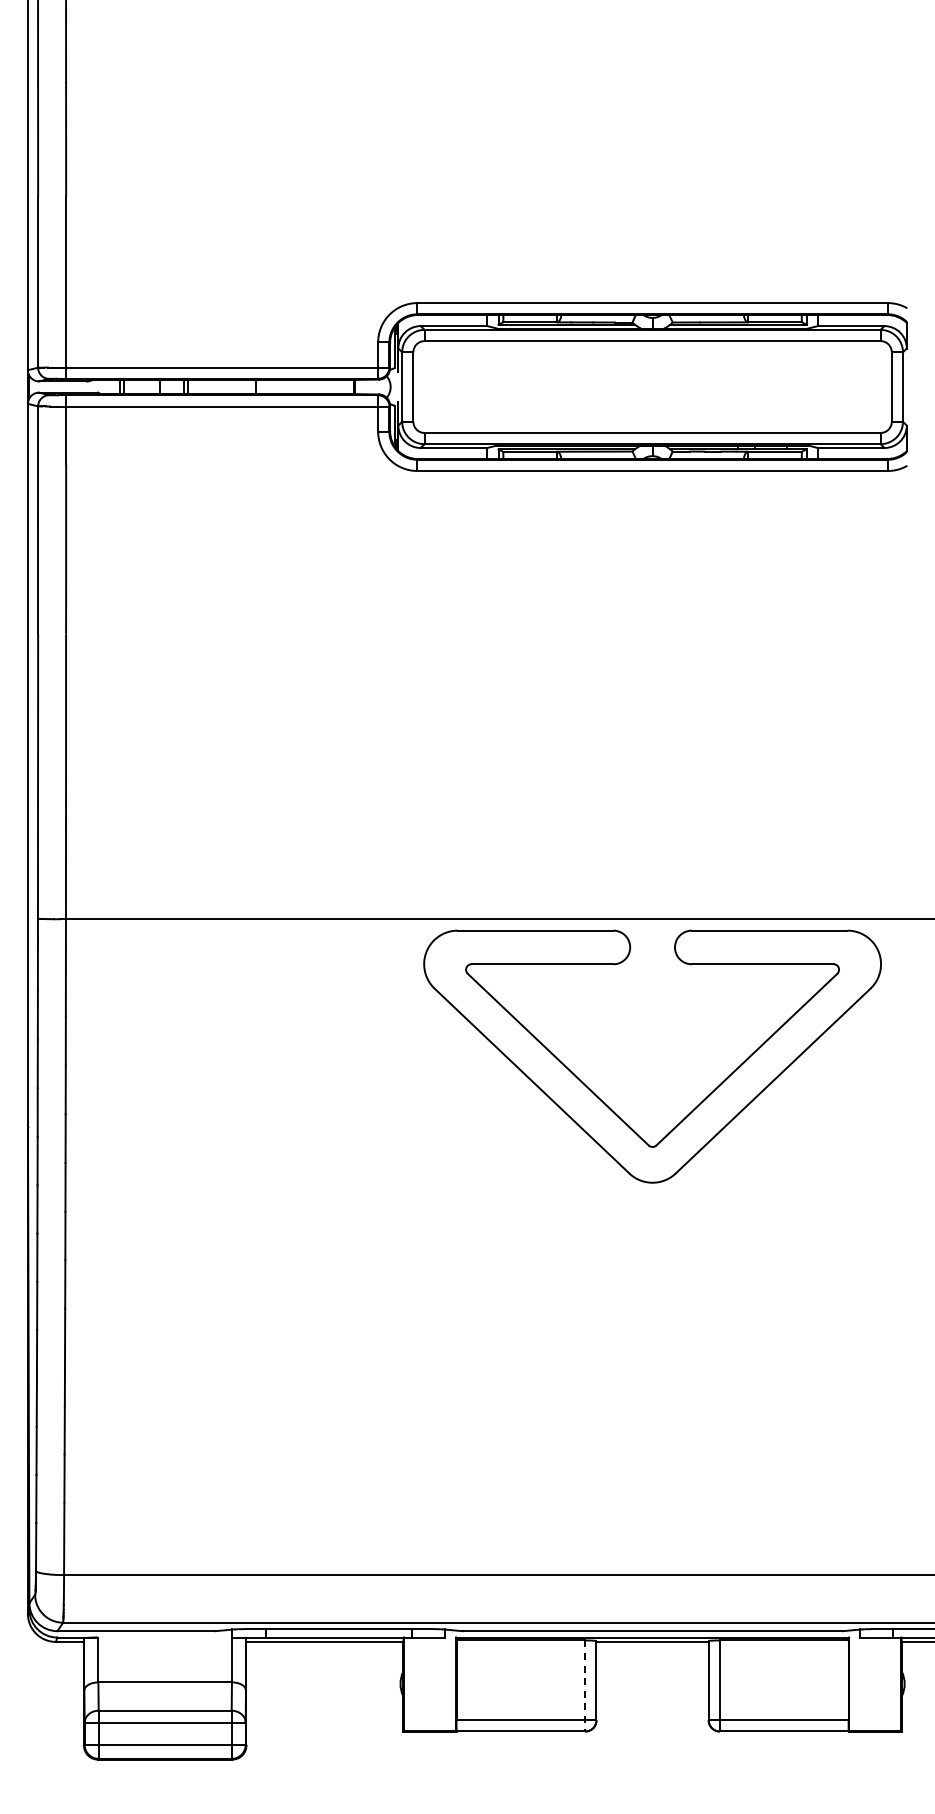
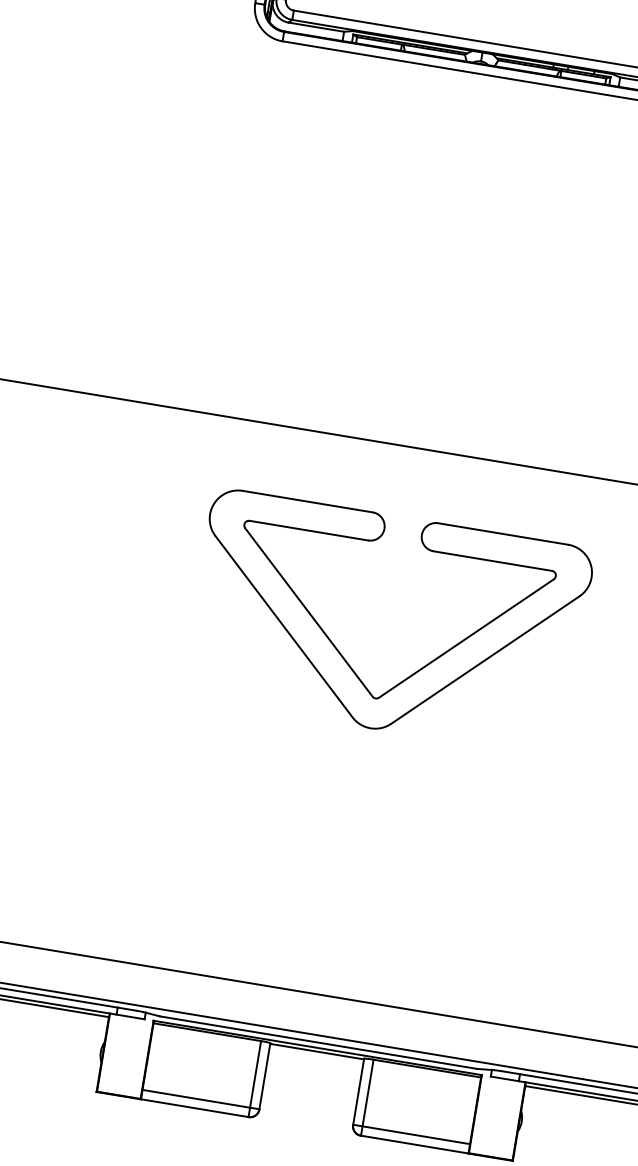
part: (608, 1105) -> (344, 657), moved
line: (585, 1686) -> (254, 1079), dashed -> solid

